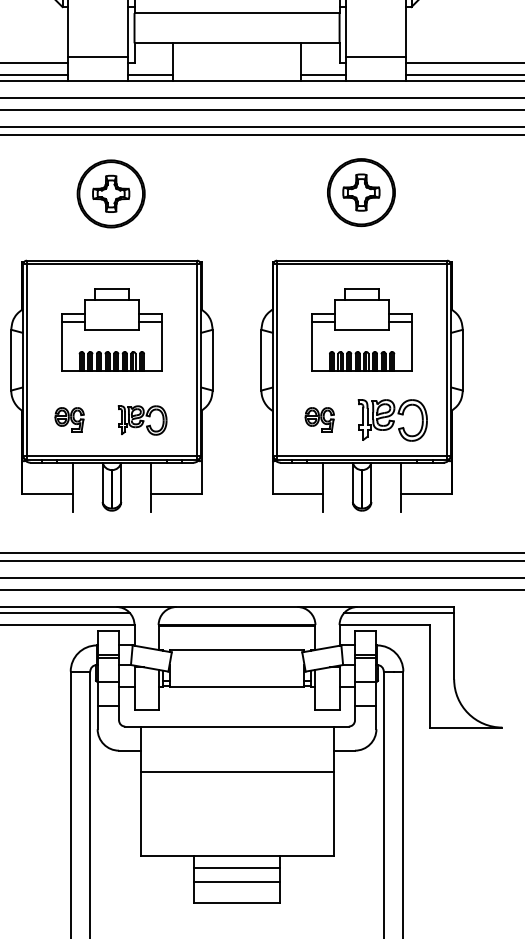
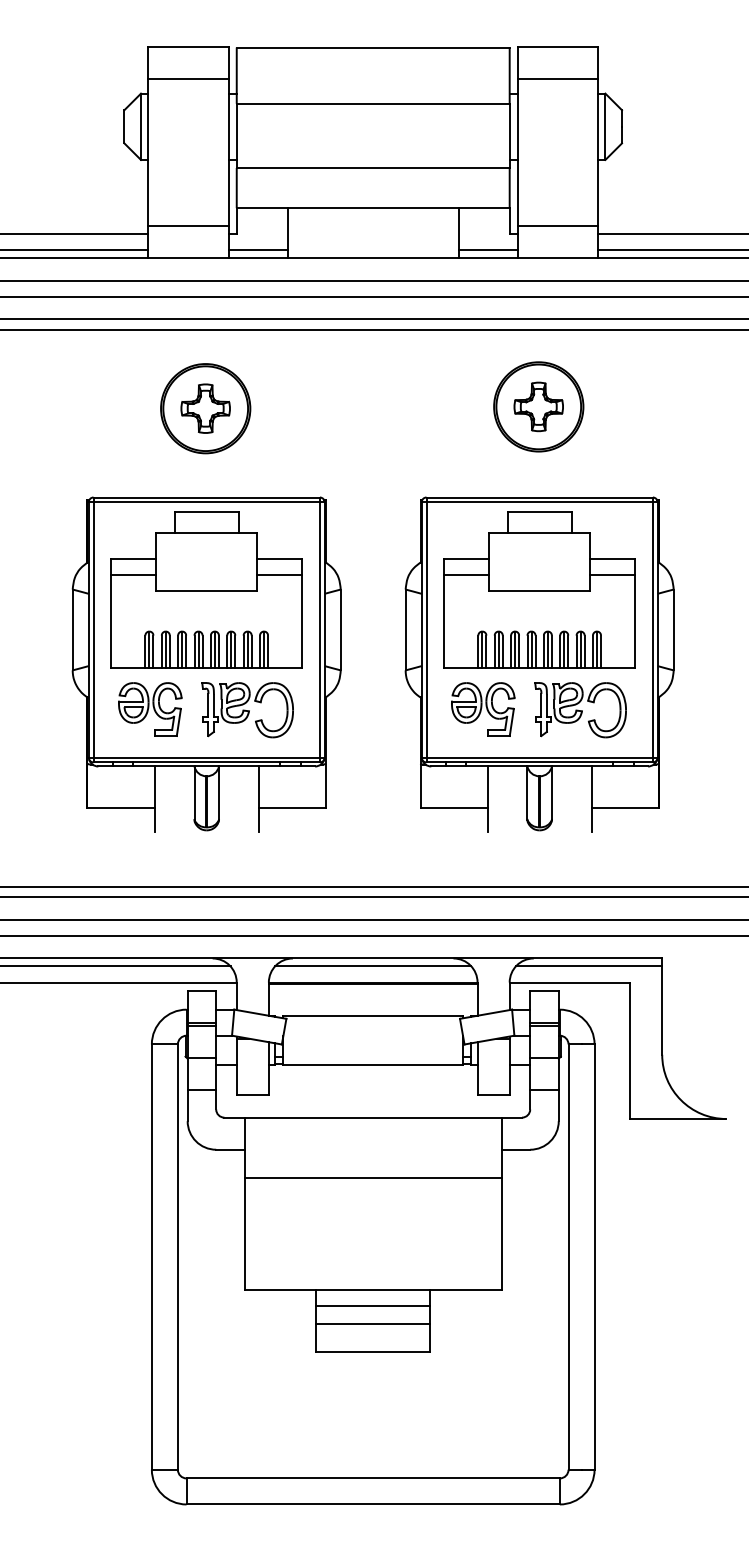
part: (111, 329) -> (206, 589), size x1.43
part: (361, 329) -> (539, 589), size x1.43
part: (69, 419) -> (150, 709), size x1.67
part: (319, 419) -> (483, 709), size x1.67
part: (142, 420) -> (247, 710), size x1.43
line: (236, 613) -> (372, 966), added

